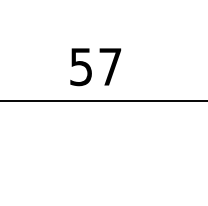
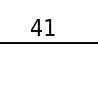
text: (94, 66) -> (42, 27), 57 -> 41

